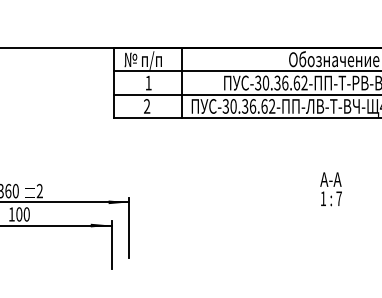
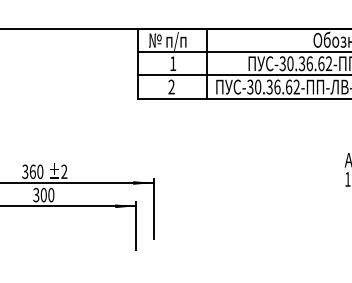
text: (11, 214) -> (36, 195), 100 -> 300

